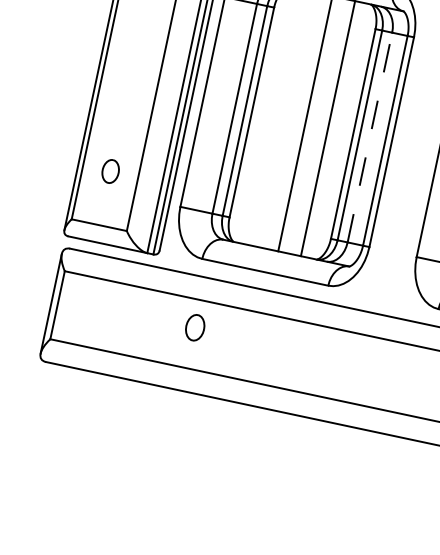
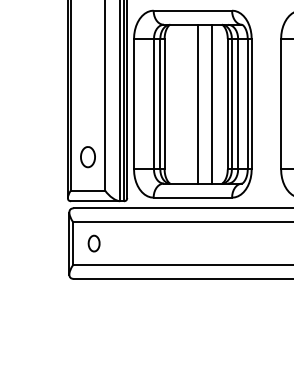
line: (370, 136) -> (238, 103), dashed -> solid
part: (109, 171) -> (87, 157), size x1.43
part: (194, 327) -> (93, 243), moved

